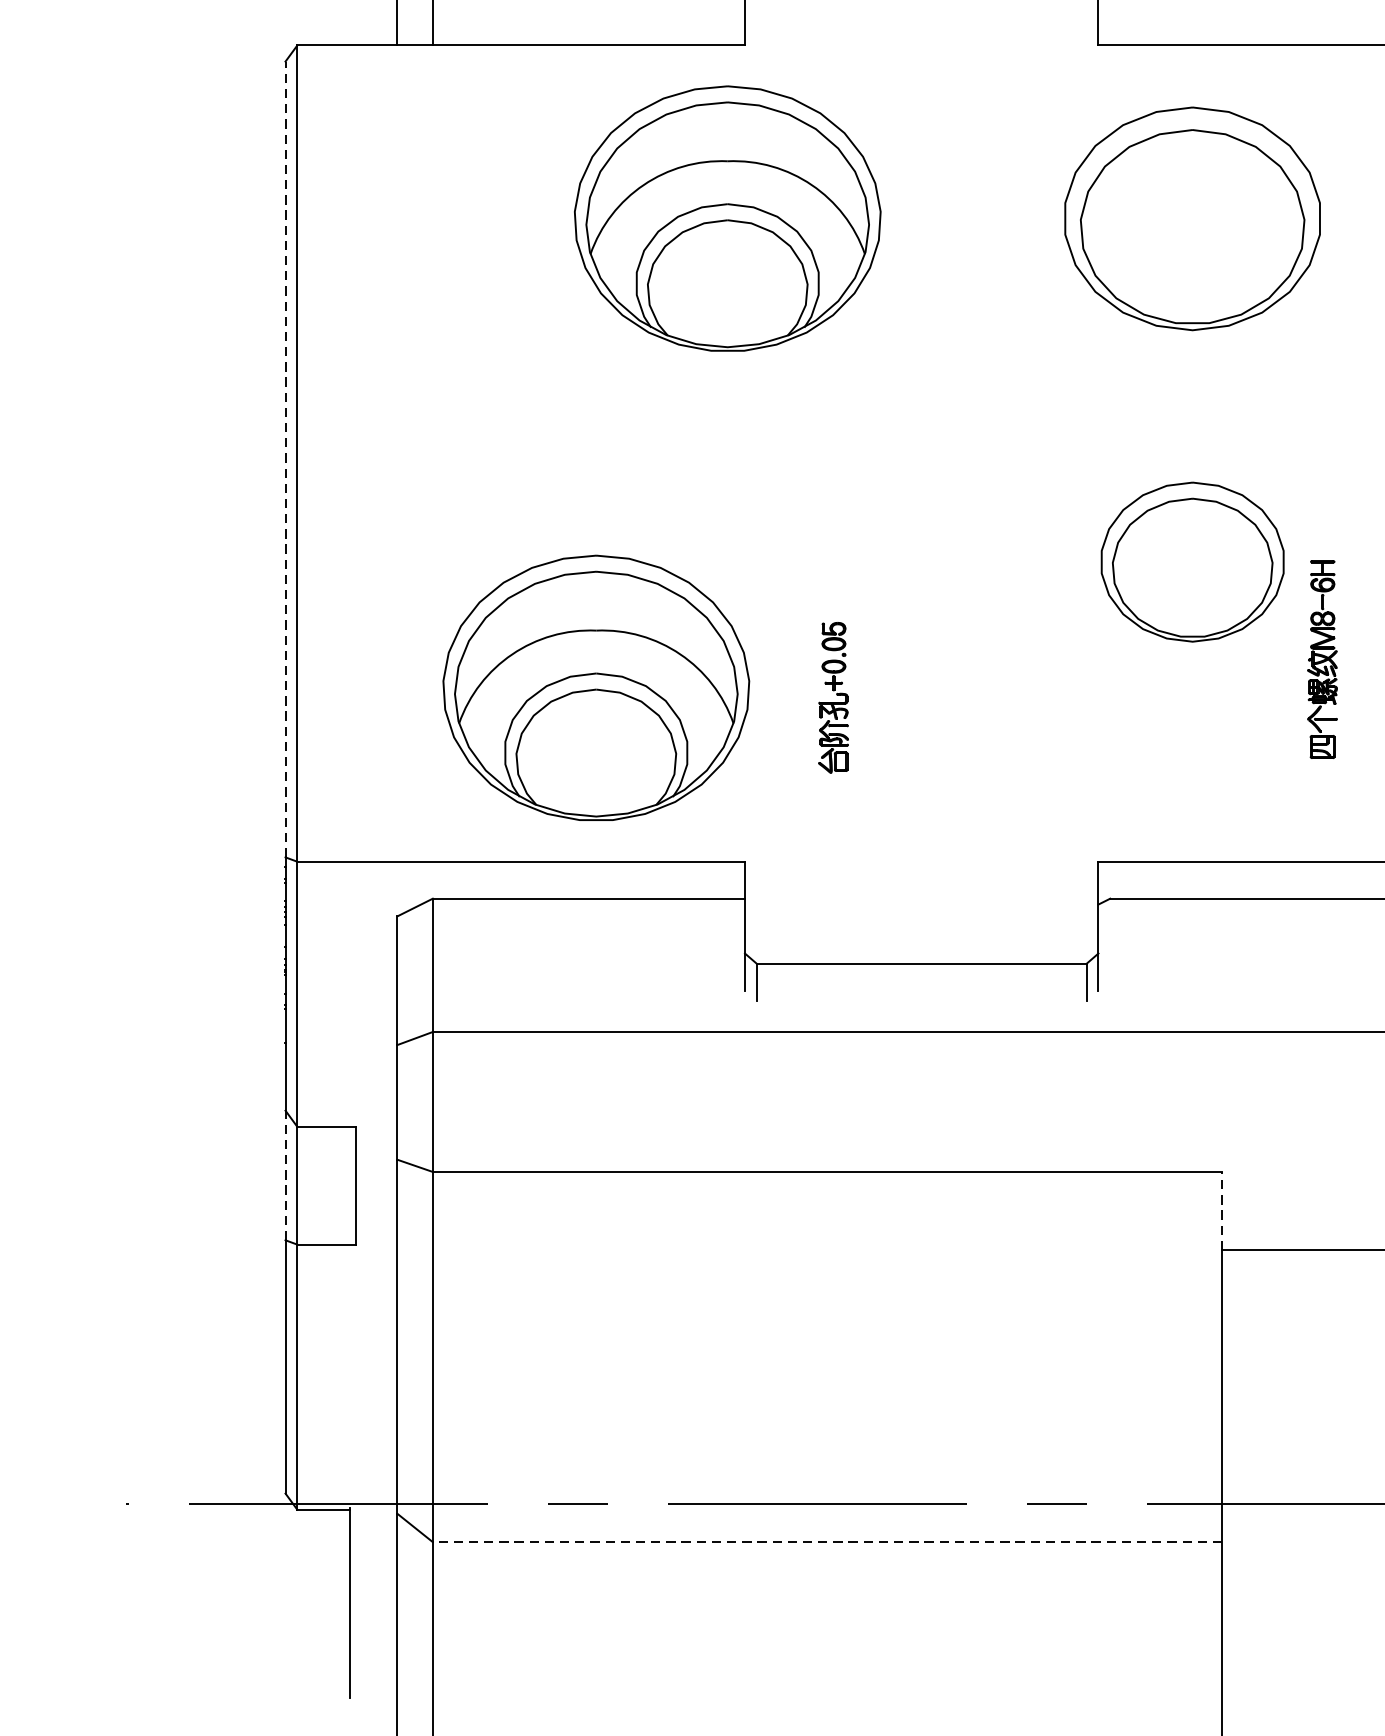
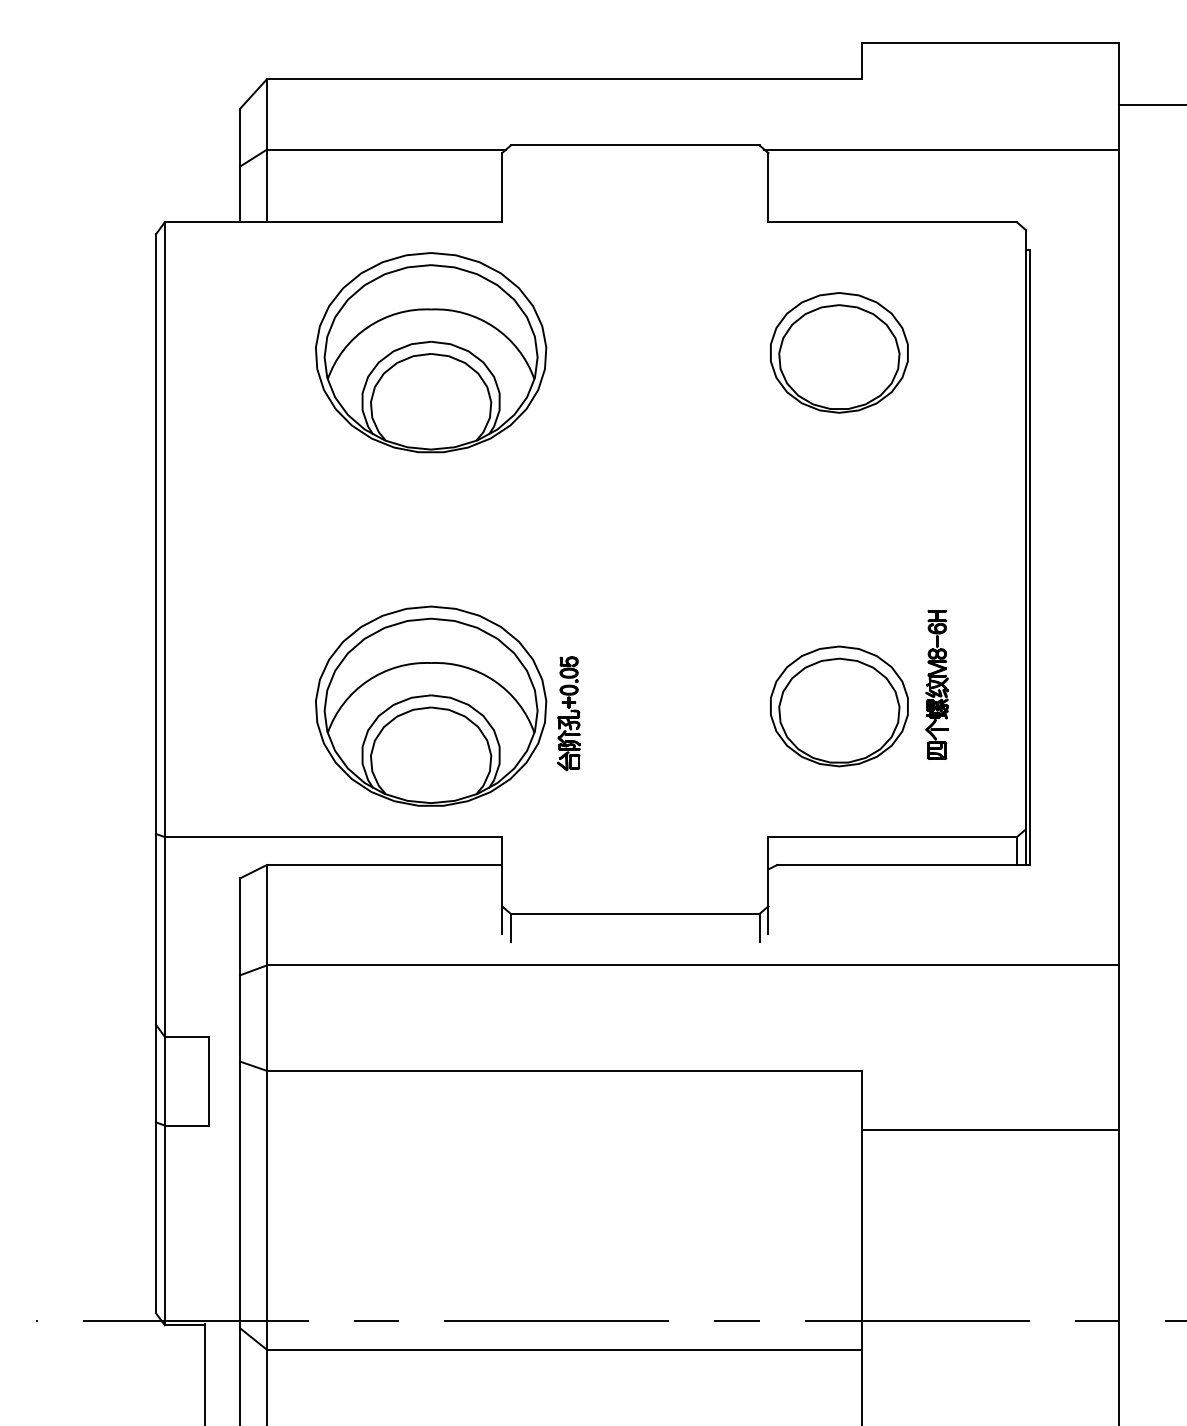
part: (728, 218) -> (431, 352), moved
part: (1192, 218) -> (839, 352), size x0.71
line: (284, 459) -> (155, 534), dashed -> solid
part: (1192, 562) -> (839, 706), moved
part: (596, 686) -> (431, 705), moved
line: (284, 1175) -> (155, 1073), dashed -> solid
line: (1222, 1209) -> (861, 1099), dashed -> solid
line: (826, 1541) -> (563, 1349), dashed -> solid

